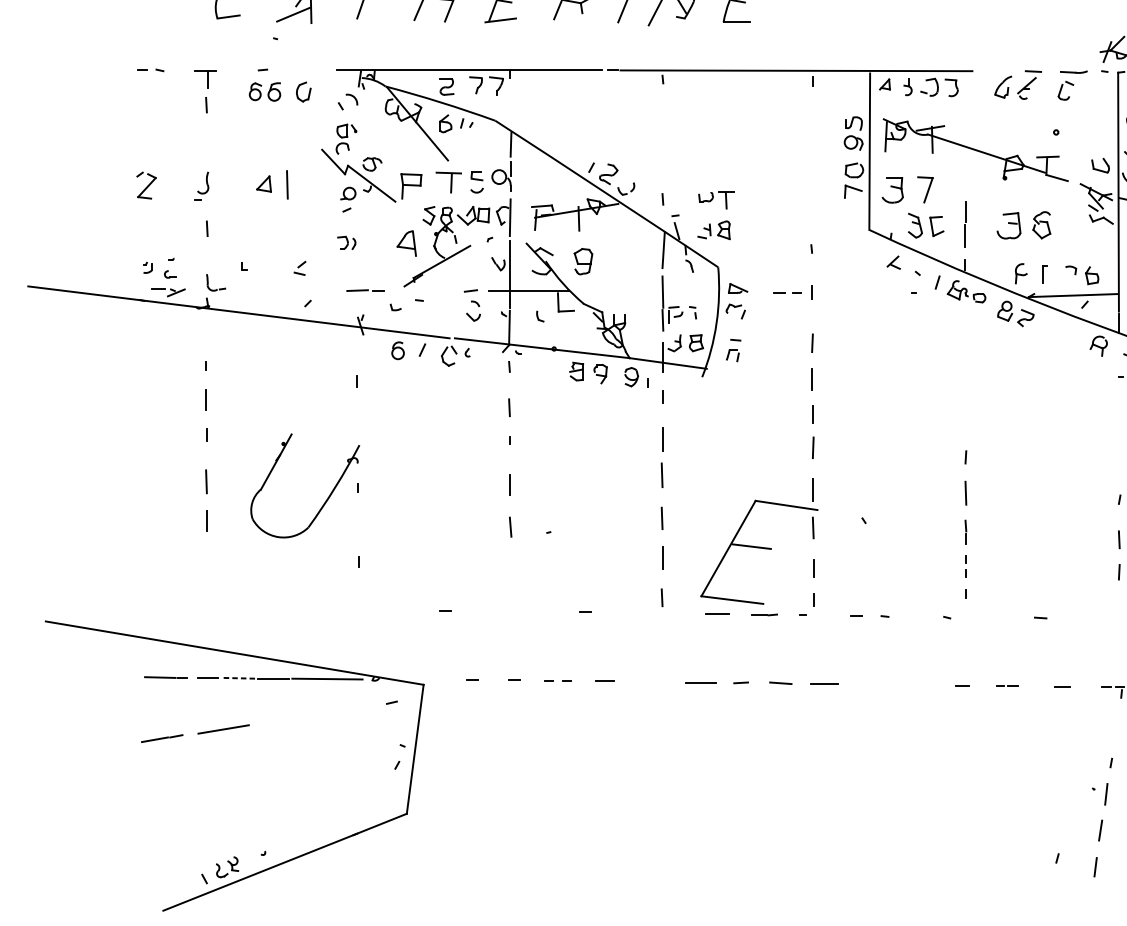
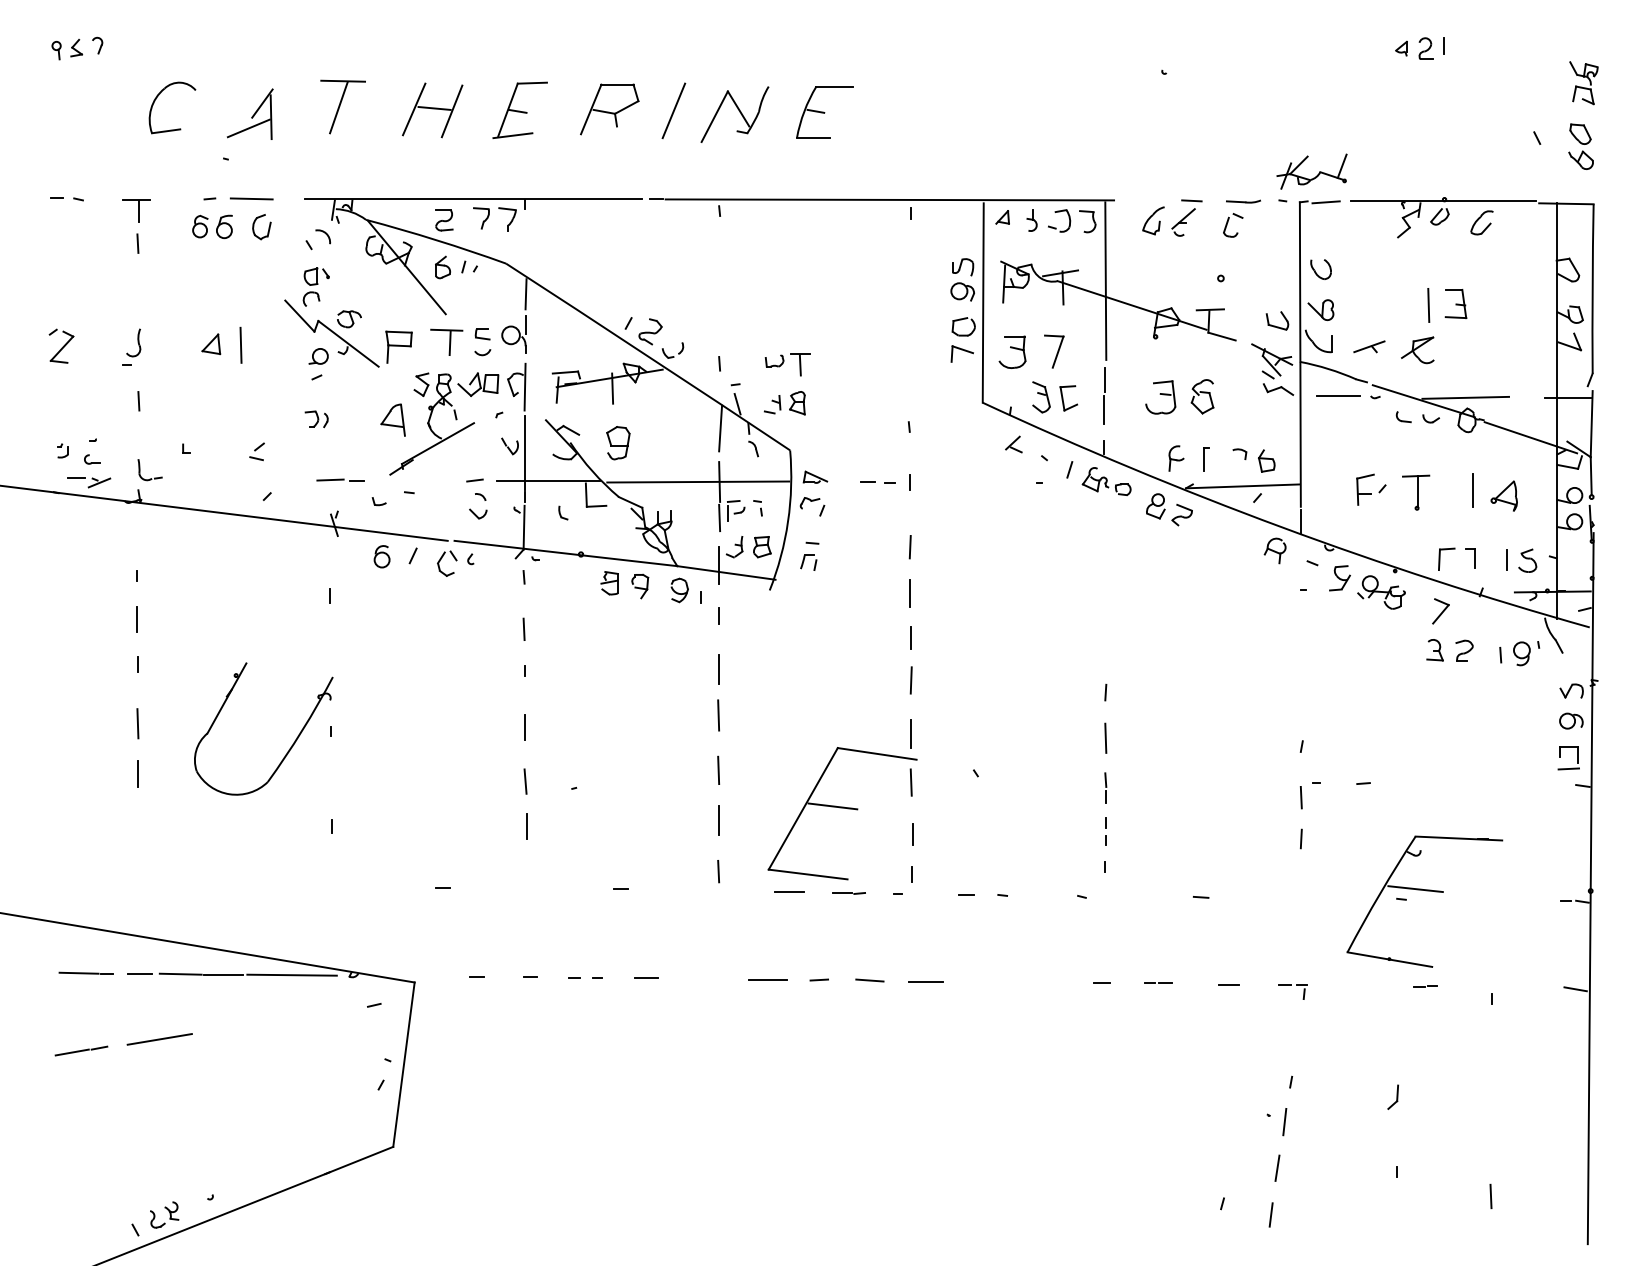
line: (295, 69) -> (251, 198), added
line: (965, 134) -> (1105, 280), added
line: (646, 291) -> (698, 481), added
line: (511, 562) -> (526, 826), added
line: (239, 678) -> (180, 974), dashed -> solid

